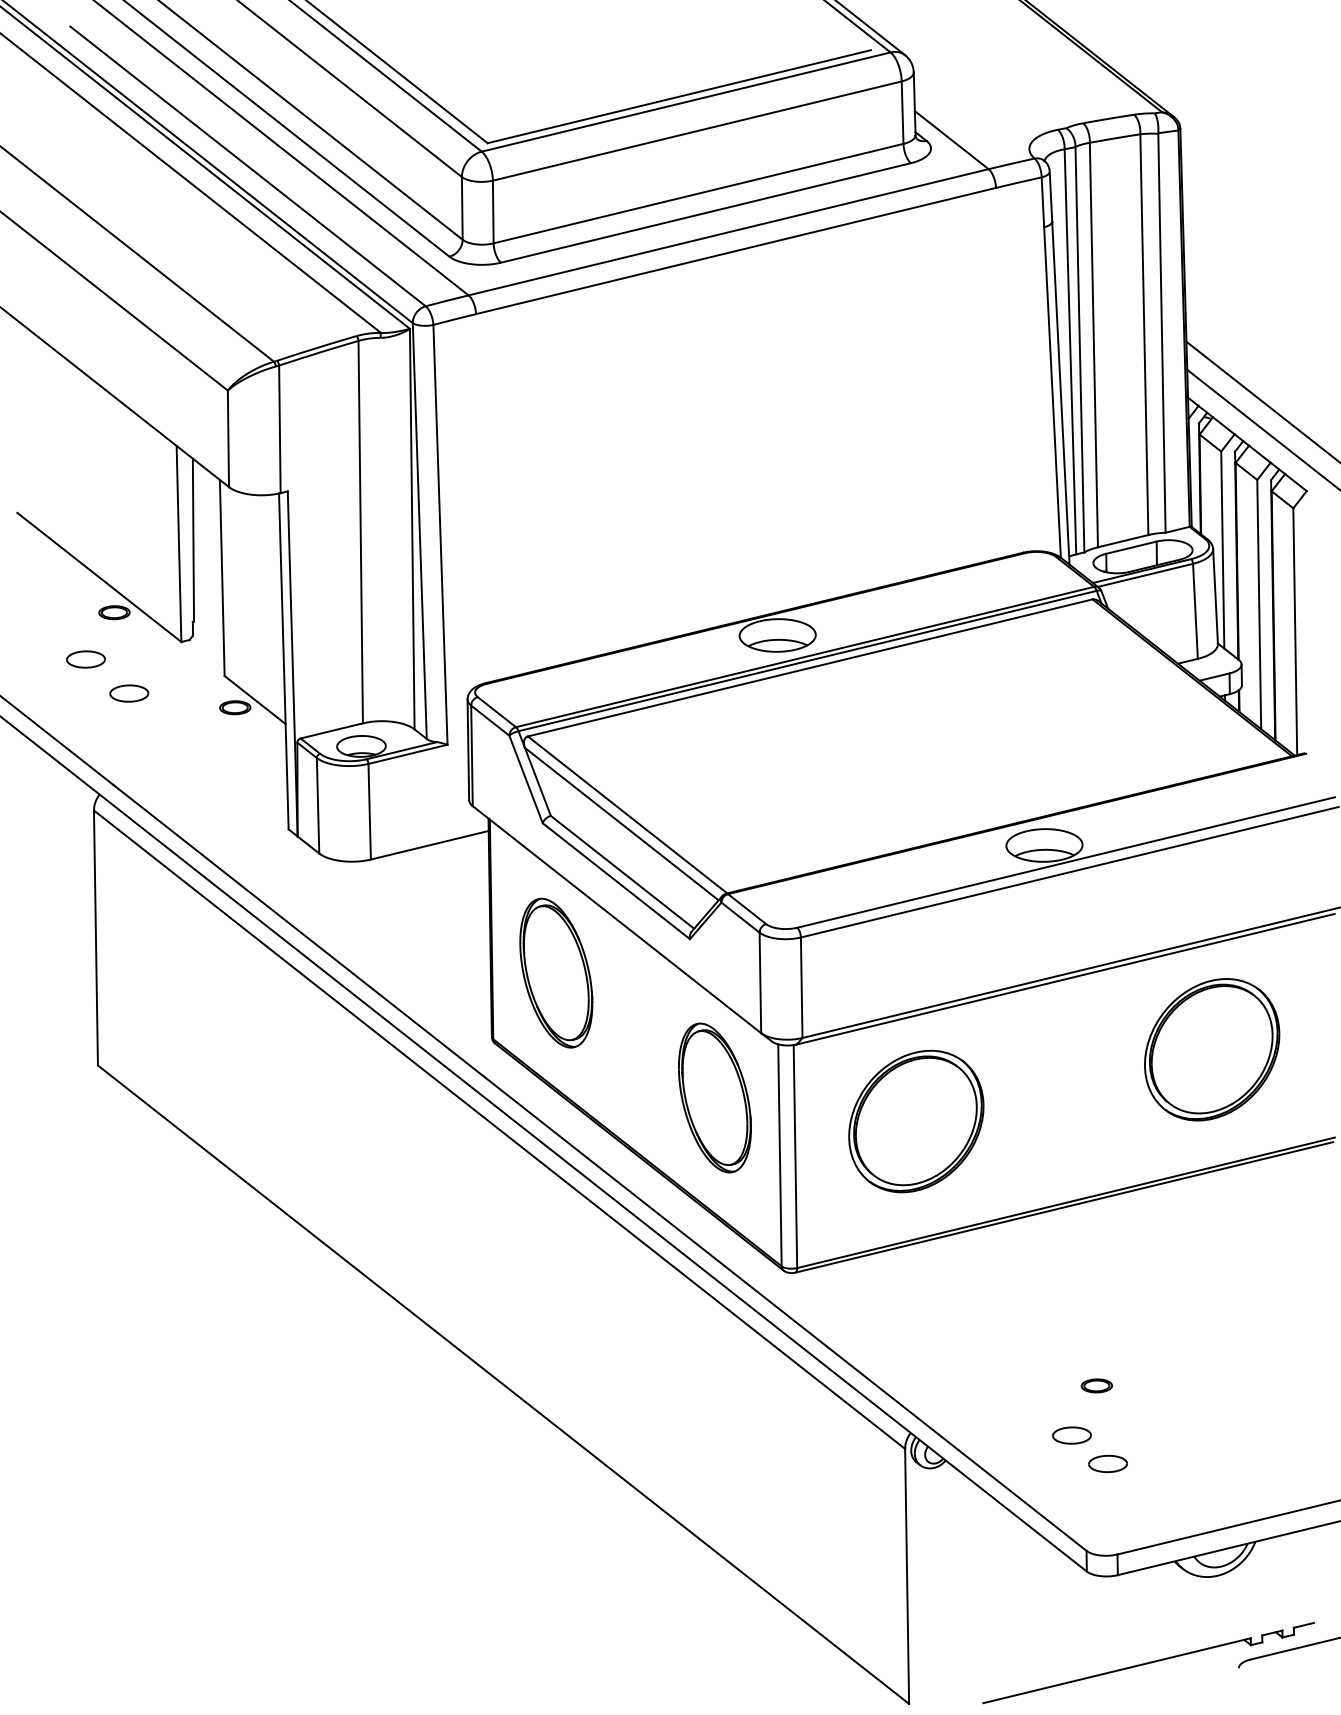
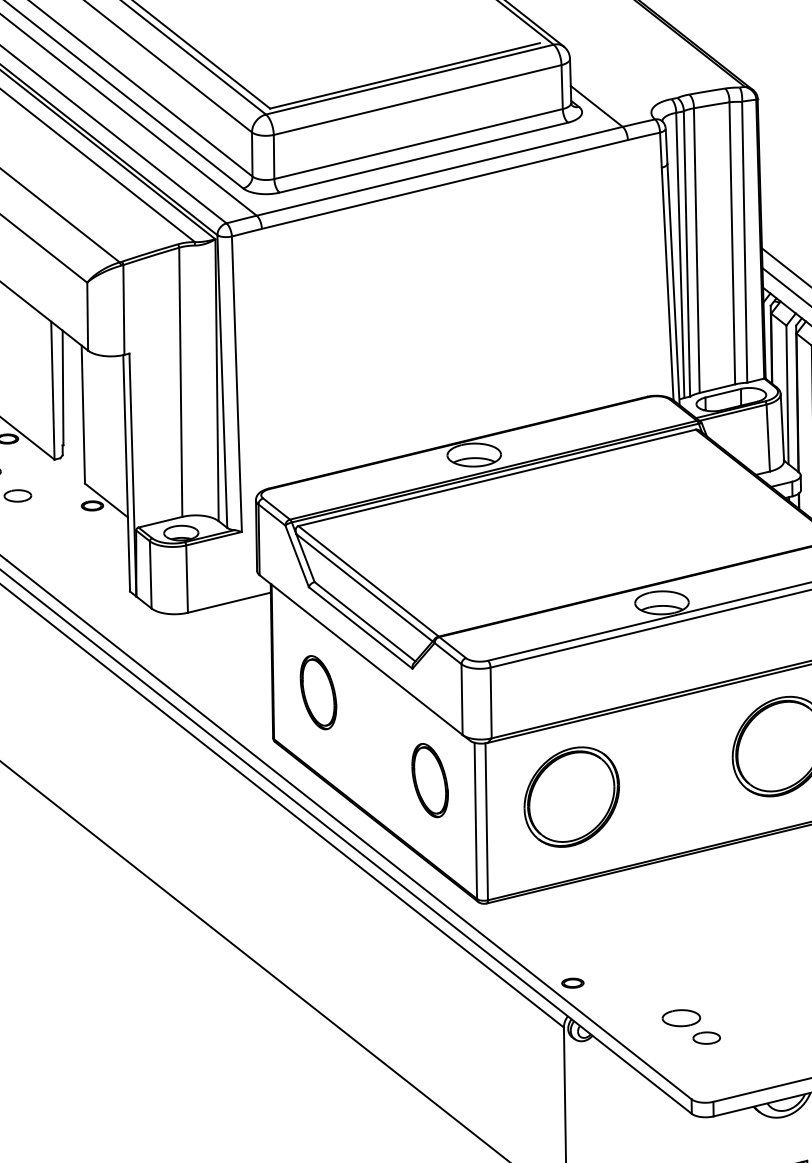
part: (556, 972) -> (318, 692), size x0.7
part: (714, 1097) -> (429, 780), size x0.7
part: (1096, 1385) -> (572, 982), moved
part: (1071, 1435) -> (681, 1018), size x1.4

